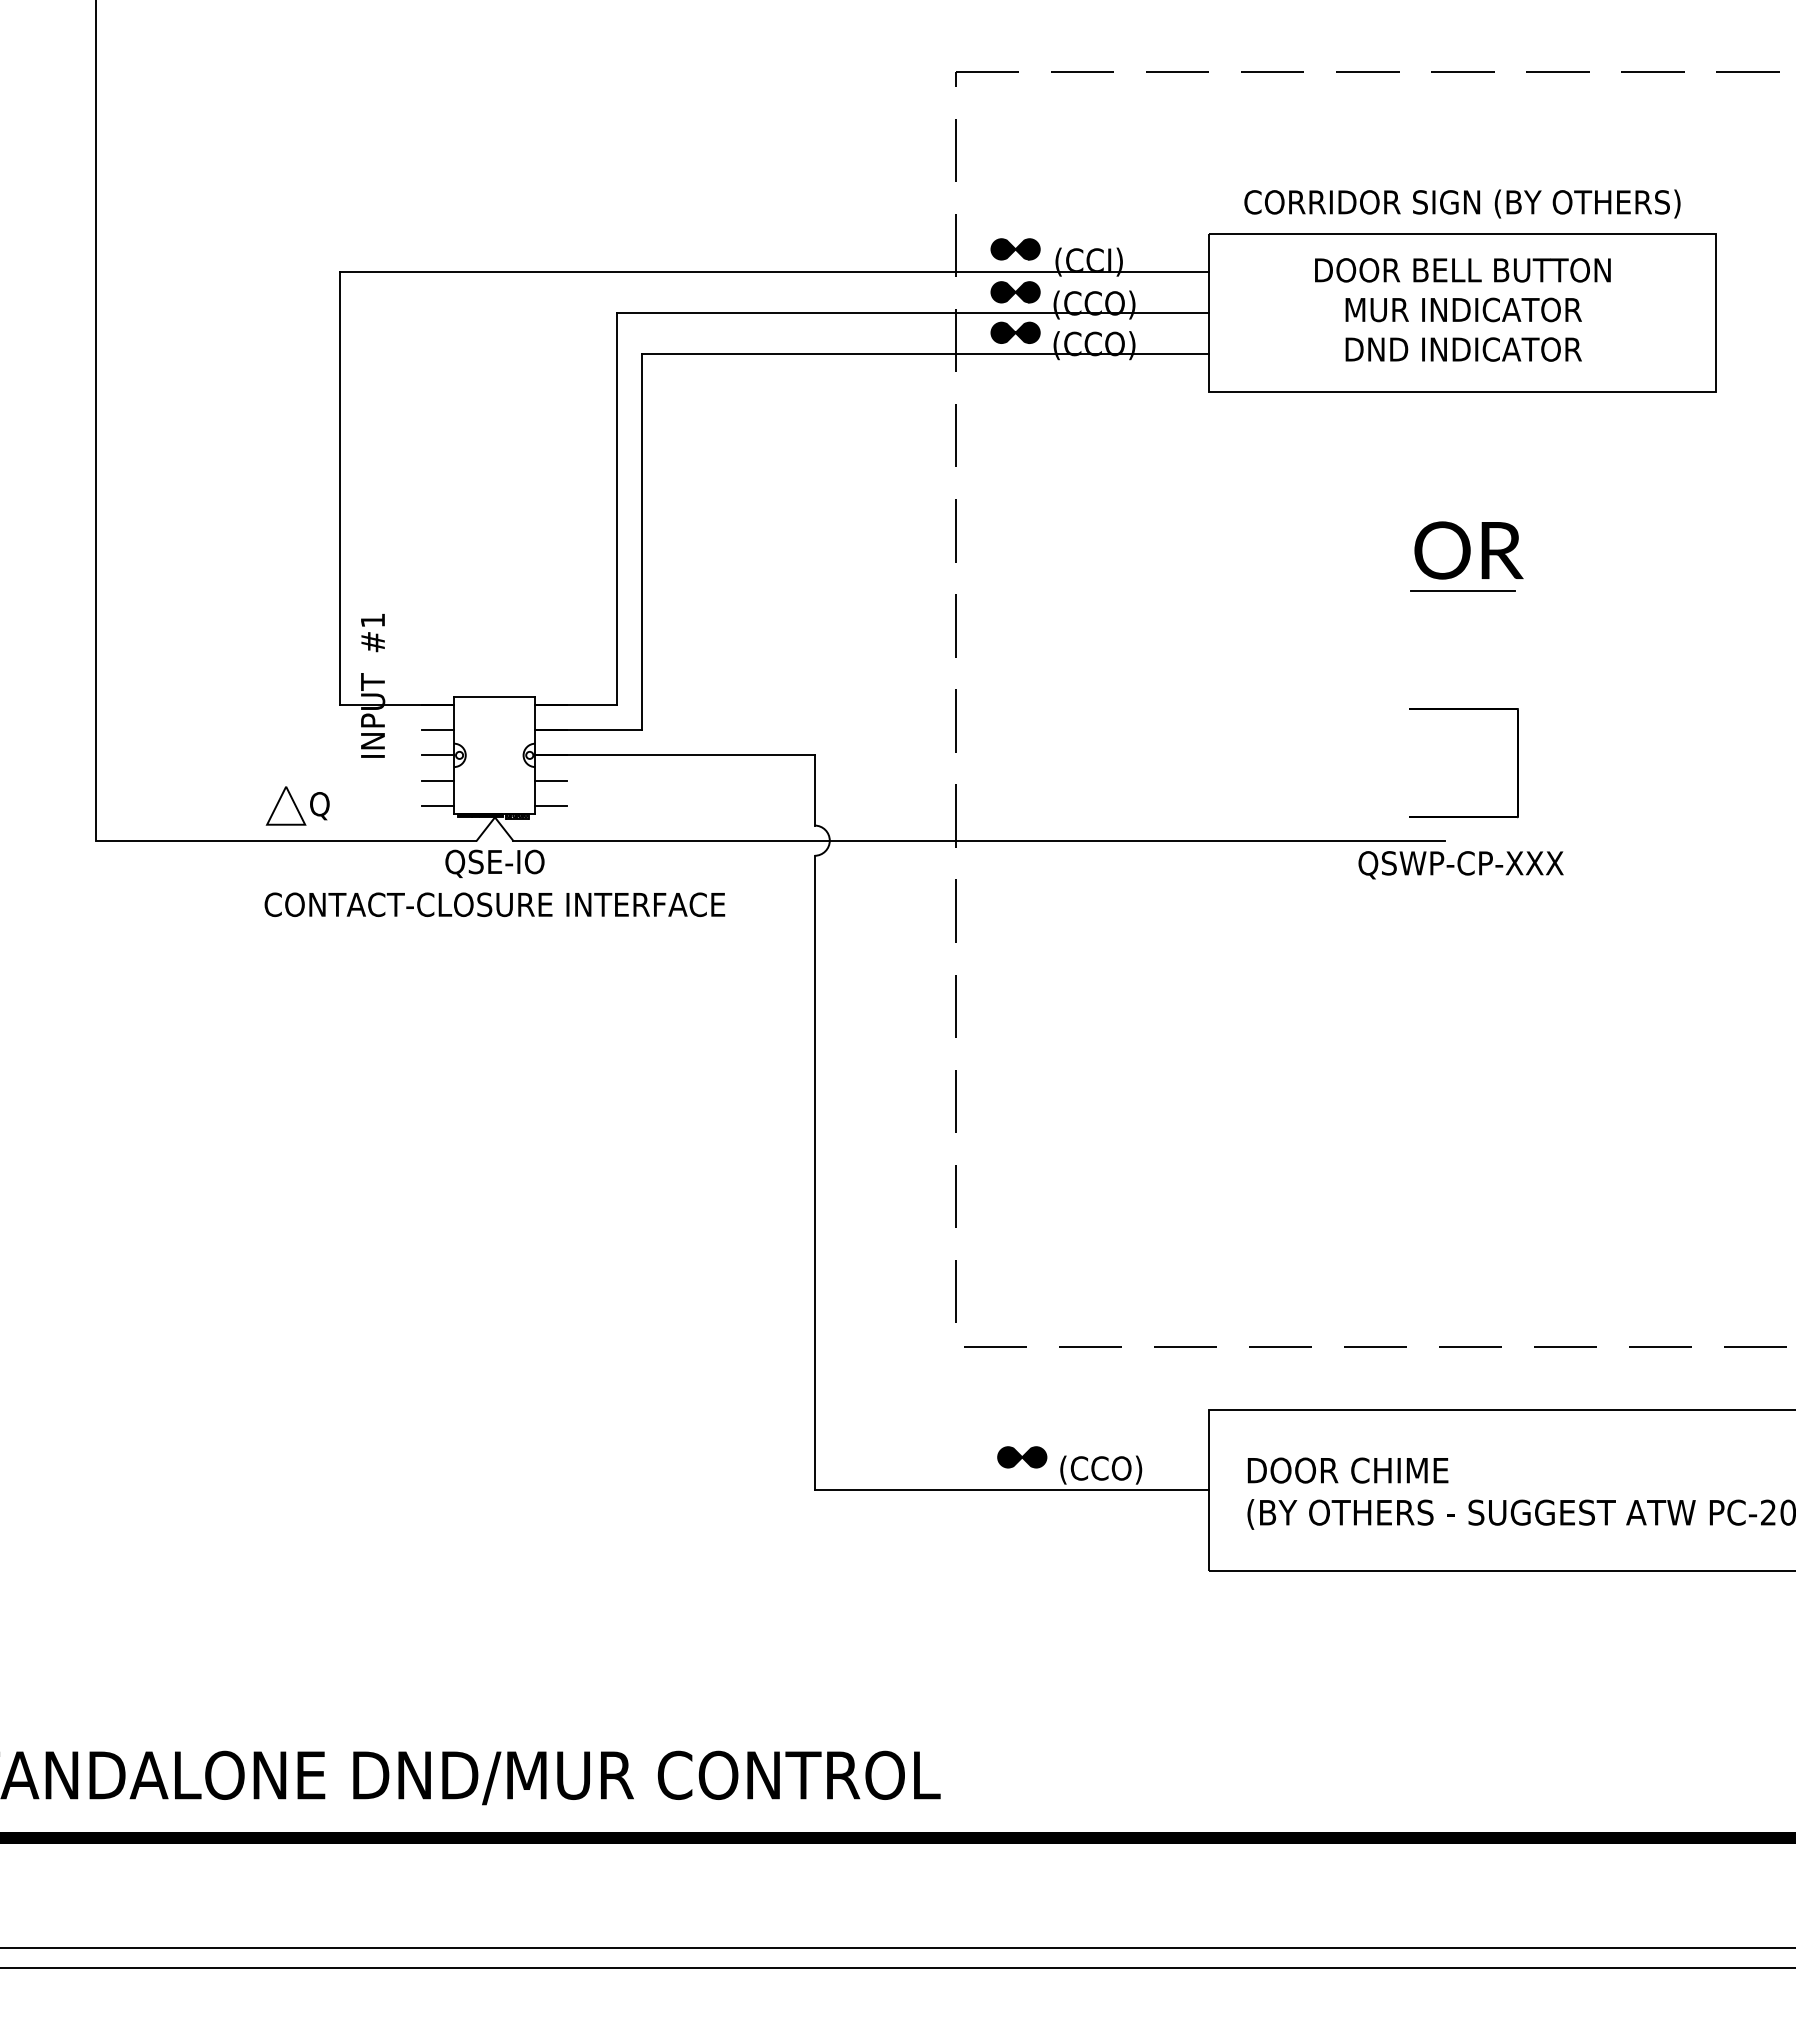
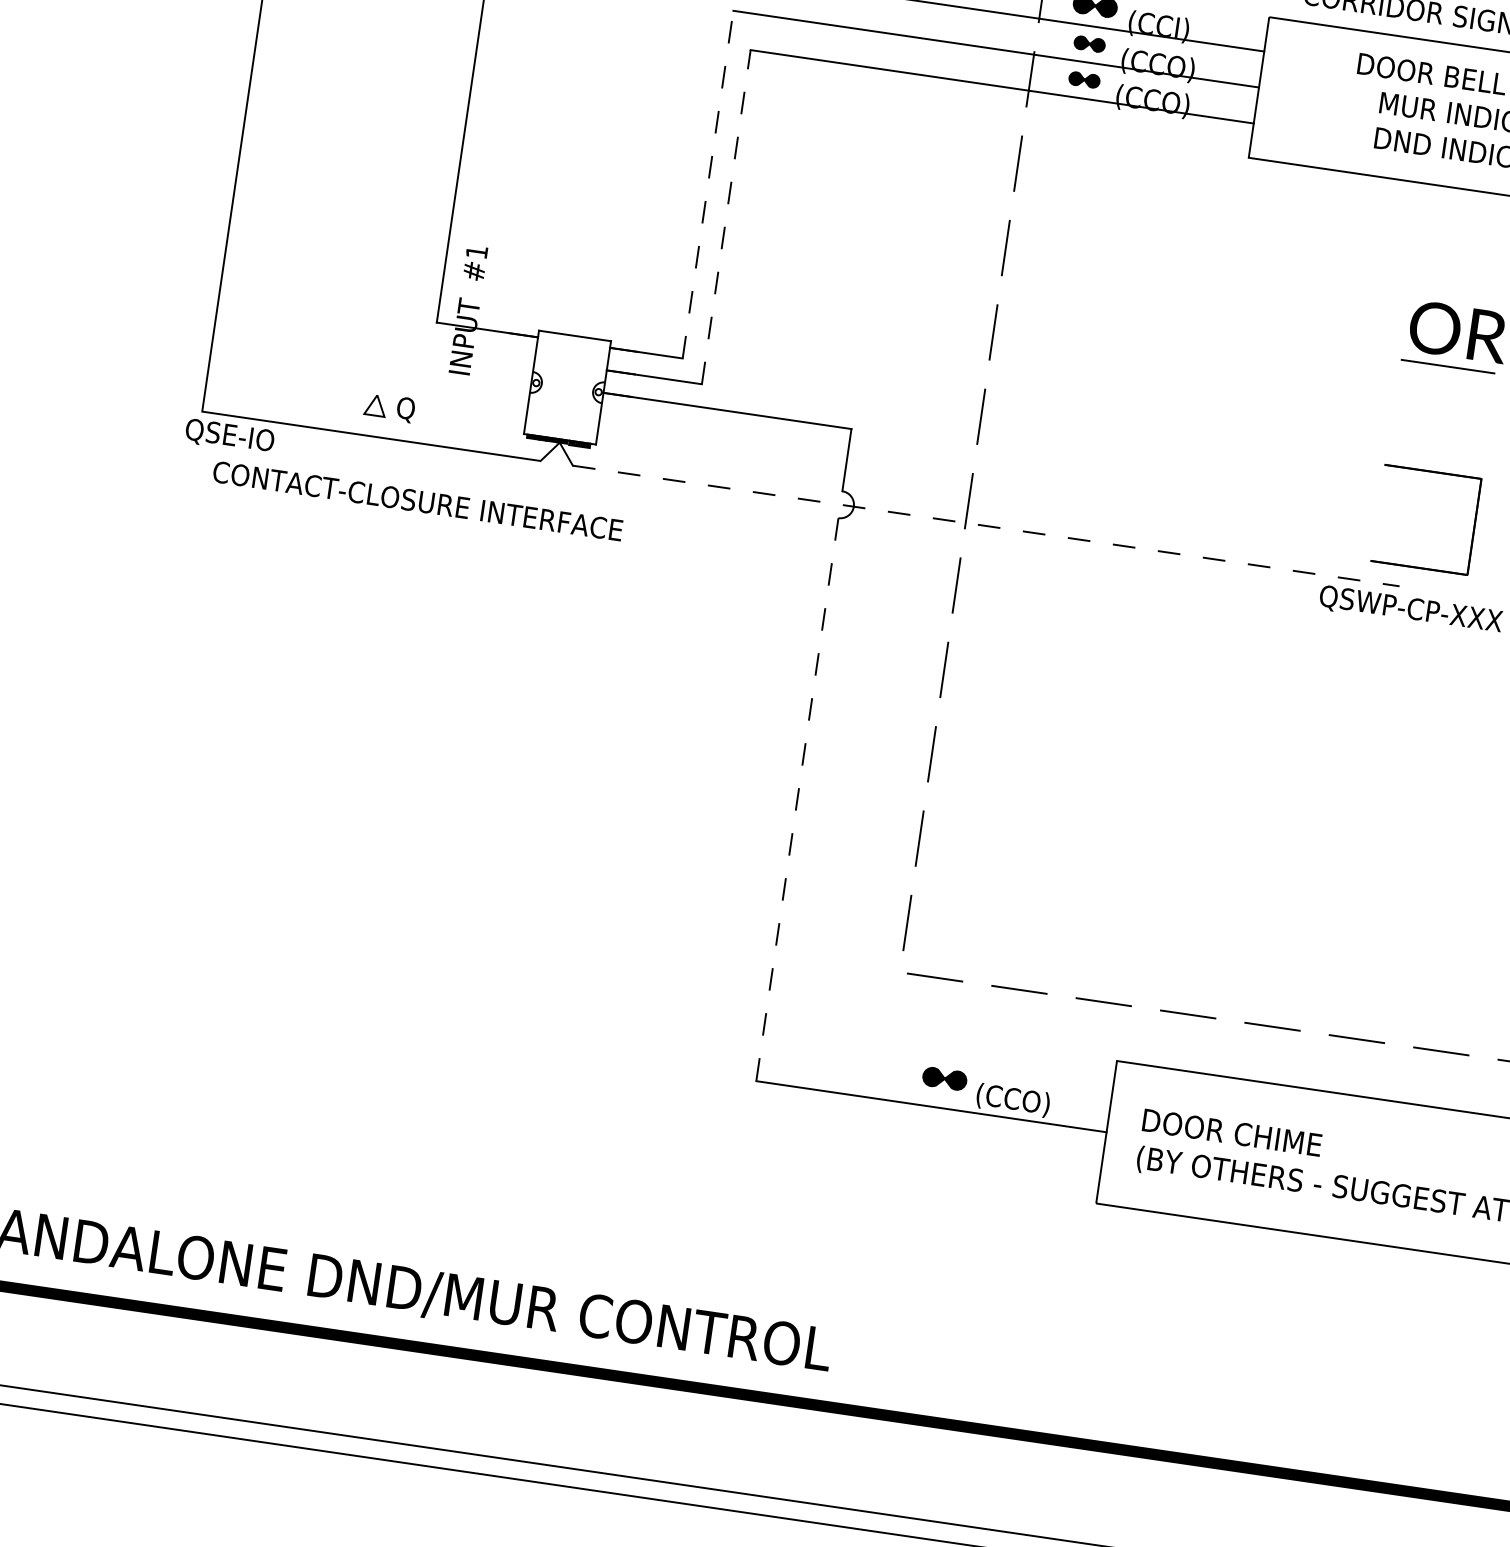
part: (1015, 292) -> (1089, 44), size x0.7
part: (1015, 332) -> (1084, 79), size x0.7
line: (617, 508) -> (708, 184), solid -> dashed
line: (642, 541) -> (726, 216), solid -> dashed
line: (438, 730) -> (520, 358), removed
line: (438, 755) -> (517, 380), removed
line: (438, 780) -> (514, 402), removed
line: (550, 780) -> (613, 417), removed
part: (285, 805) -> (375, 405), size x0.6
line: (438, 806) -> (511, 425), removed
line: (550, 806) -> (610, 440), removed
line: (978, 840) -> (985, 525), solid -> dashed
text: (494, 863) -> (229, 436), moved
text: (494, 904) -> (417, 500), moved
line: (814, 1173) -> (797, 800), solid -> dashed

